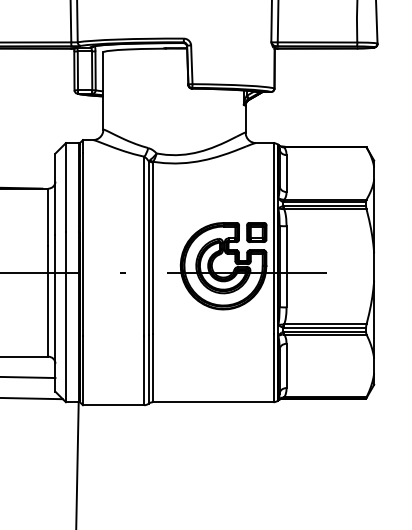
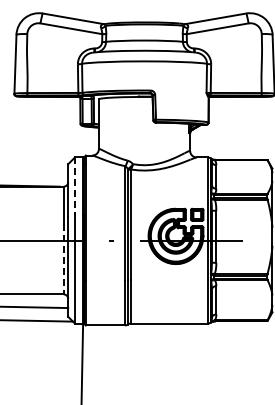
line: (65, 188) -> (74, 186), solid -> dashed
line: (48, 302) -> (63, 259), solid -> dashed

